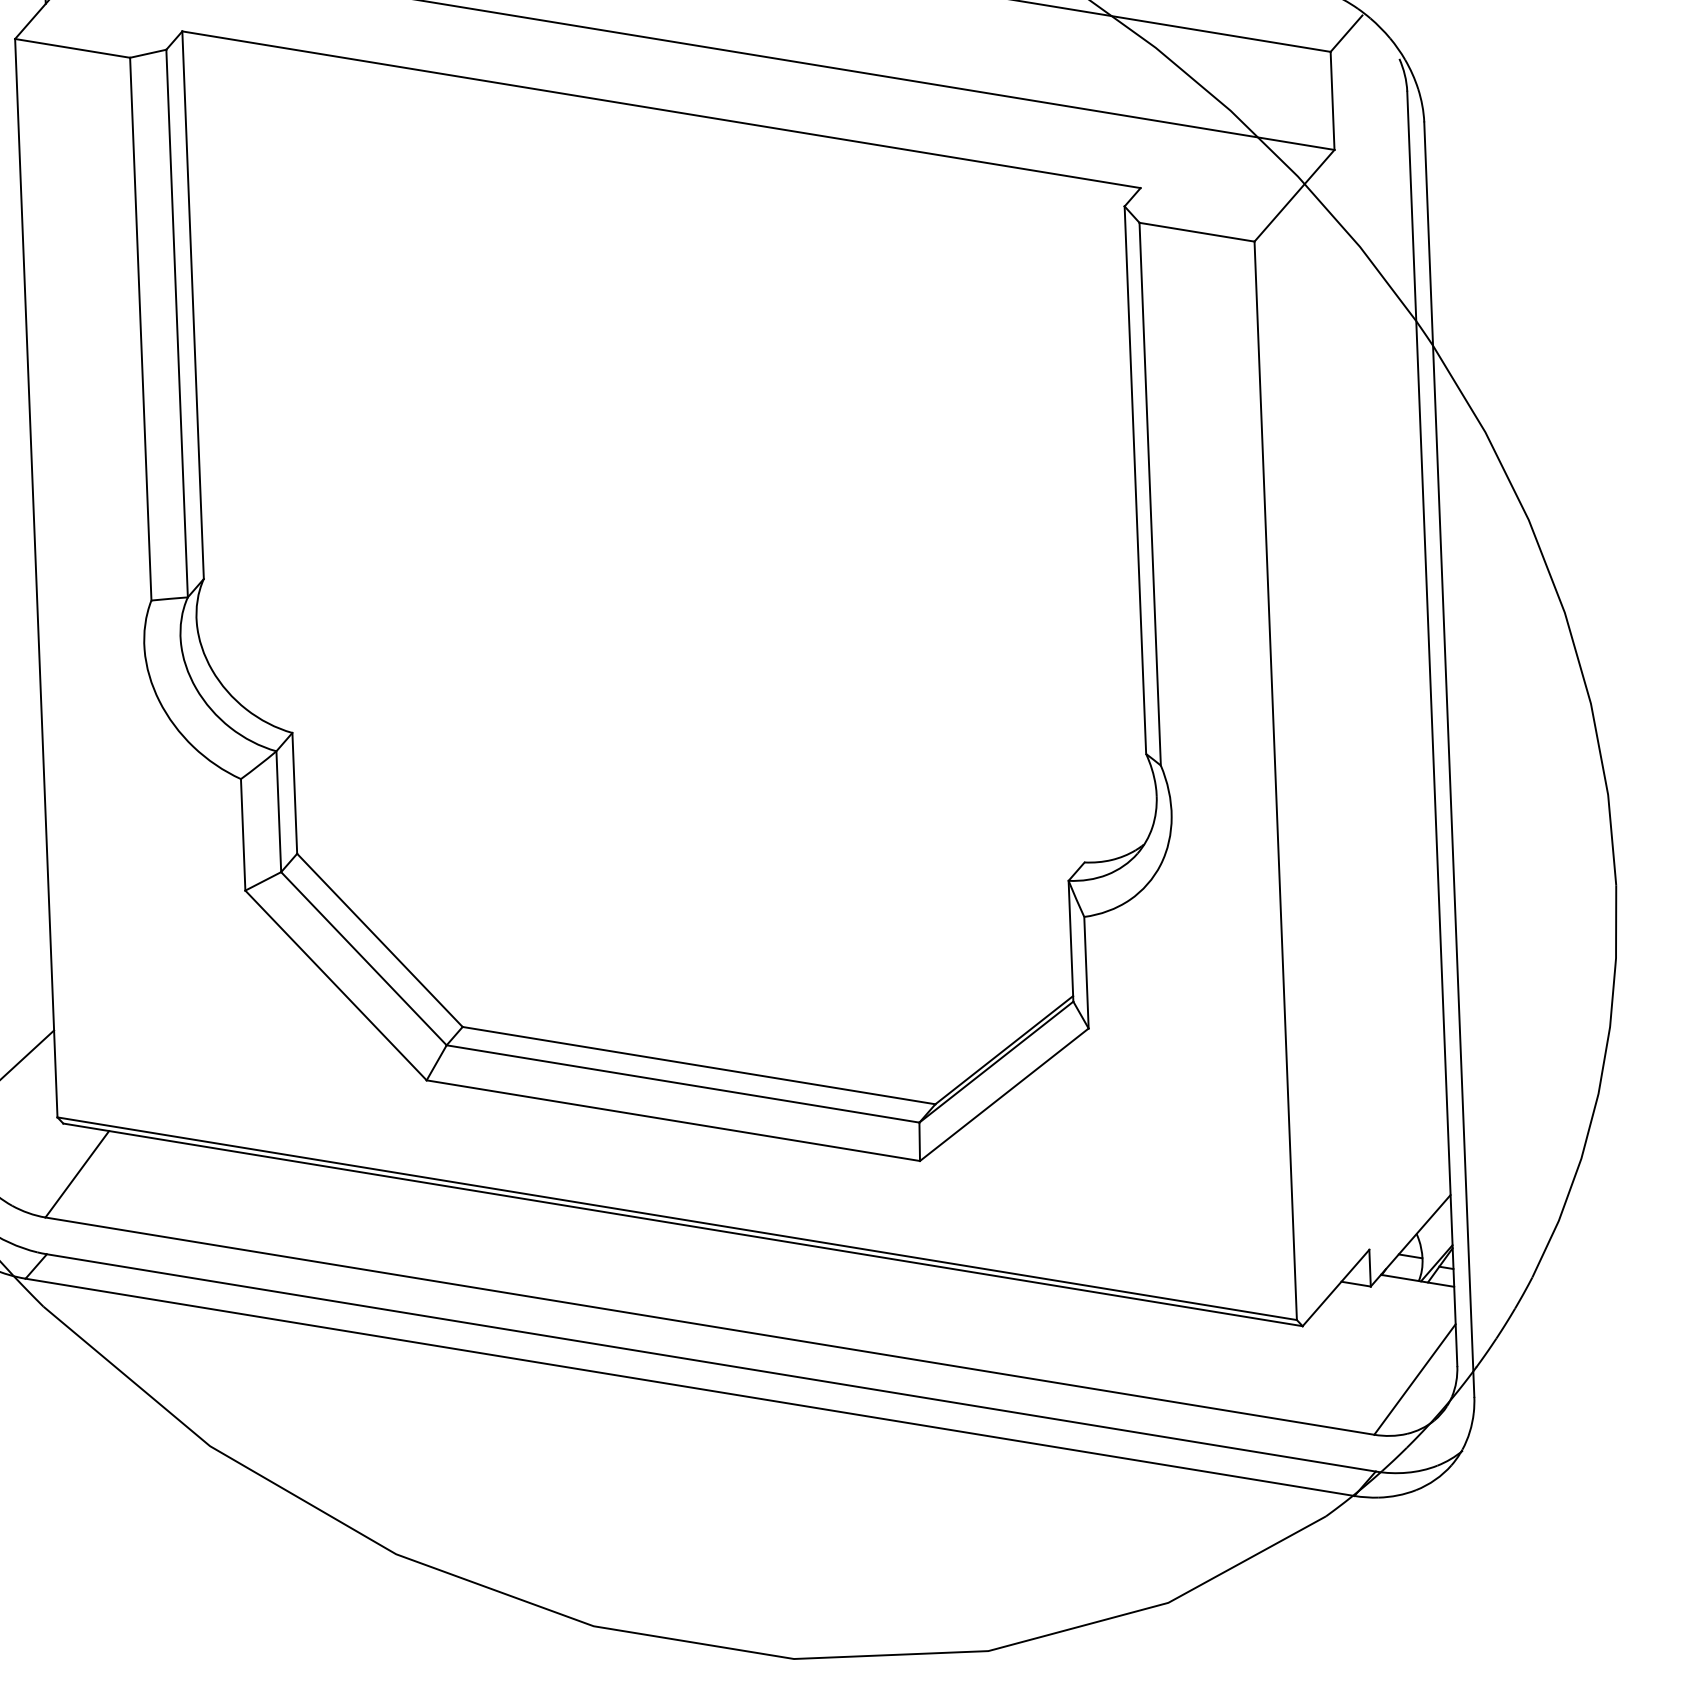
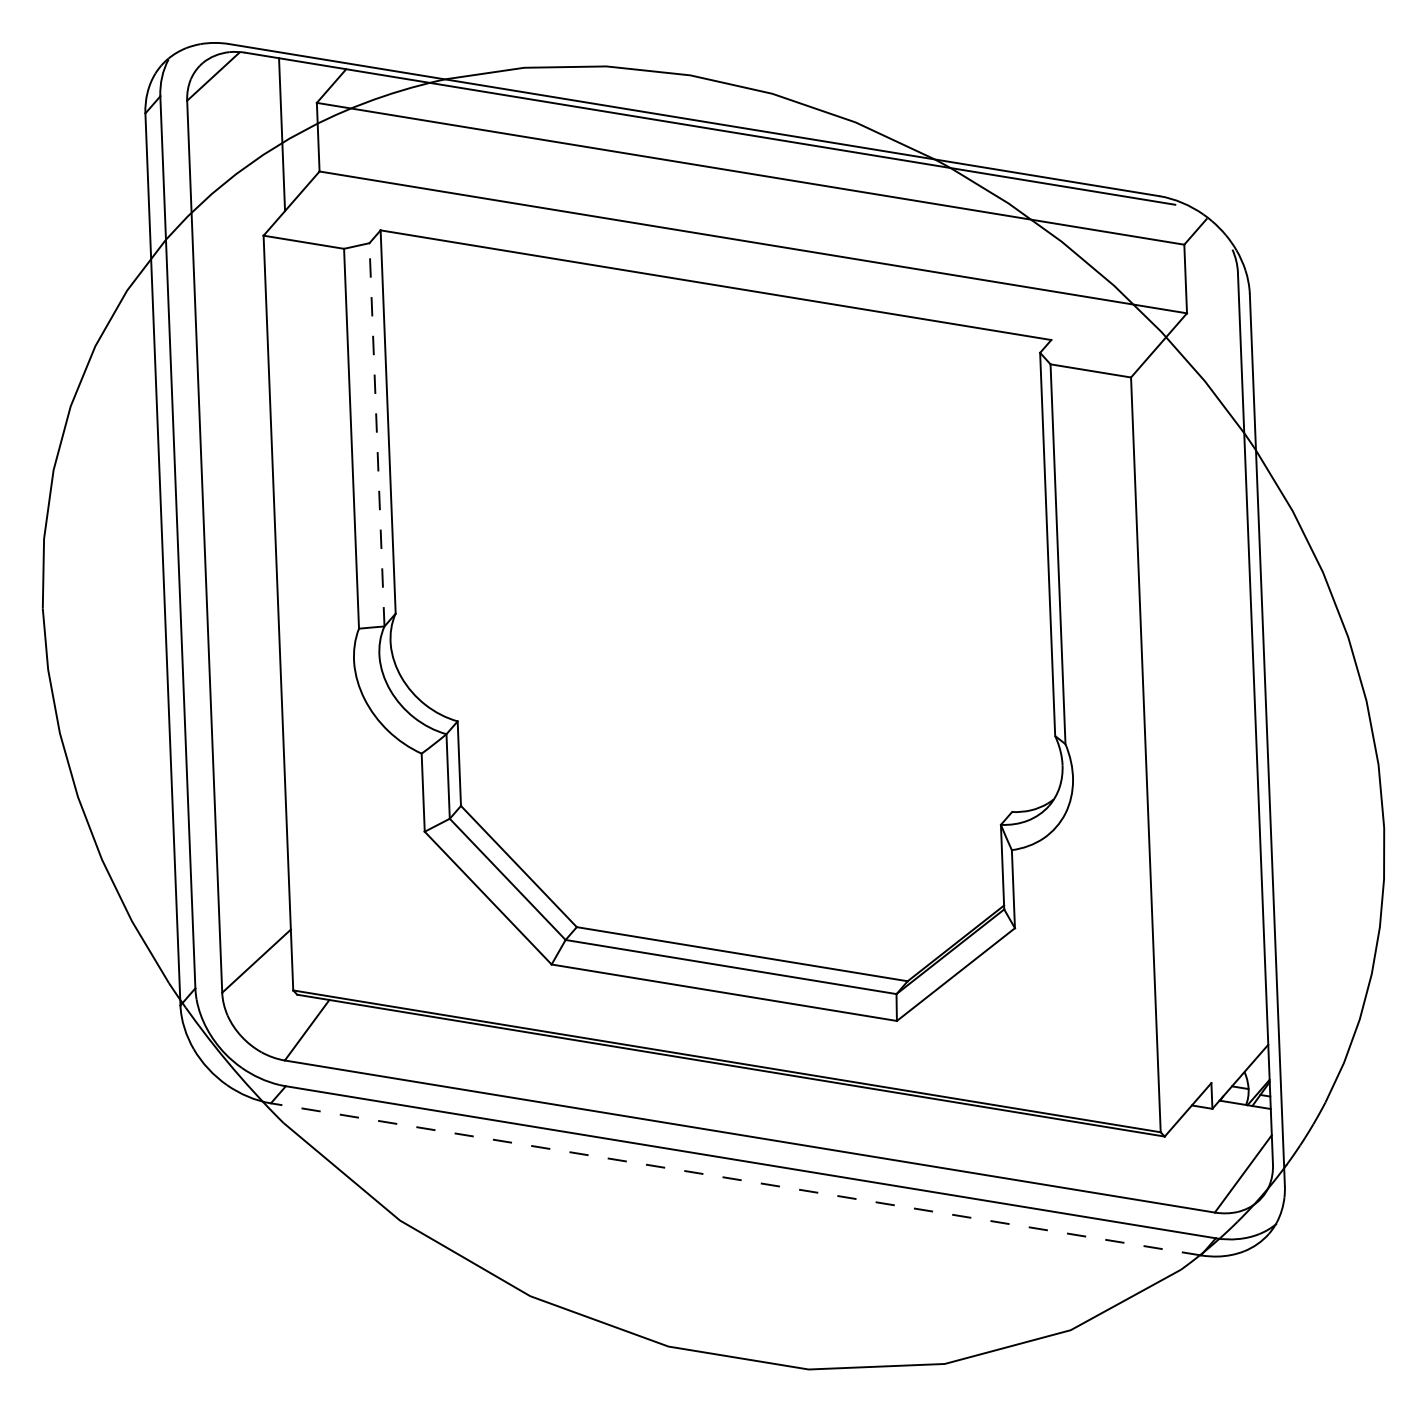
line: (176, 323) -> (376, 434), solid -> dashed
line: (689, 1387) -> (735, 1179), solid -> dashed

